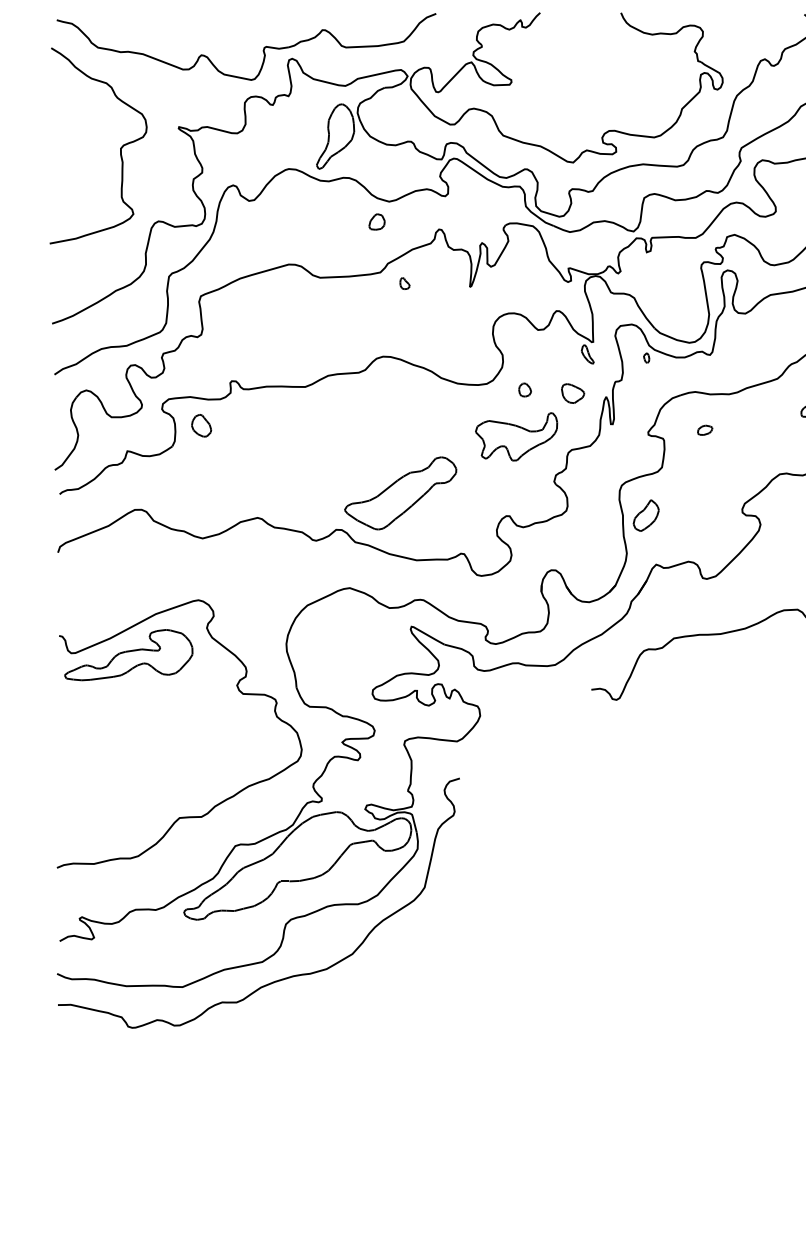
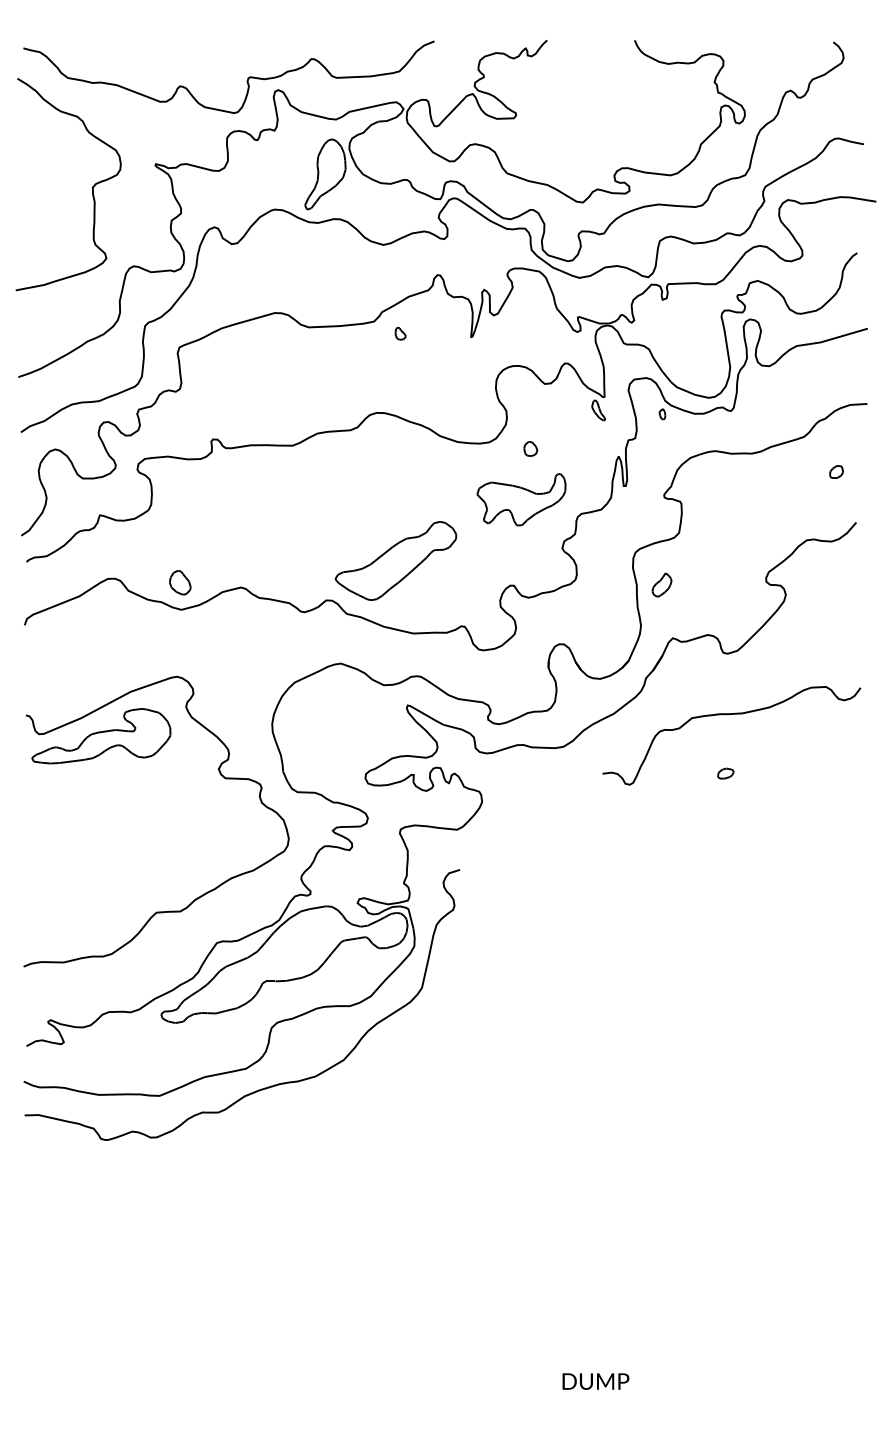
part: (377, 221) -> (370, 266), removed
part: (572, 393) -> (582, 452), removed
part: (201, 425) -> (180, 582), moved
part: (704, 430) -> (725, 773), moved
part: (645, 515) -> (661, 584), size x0.7

